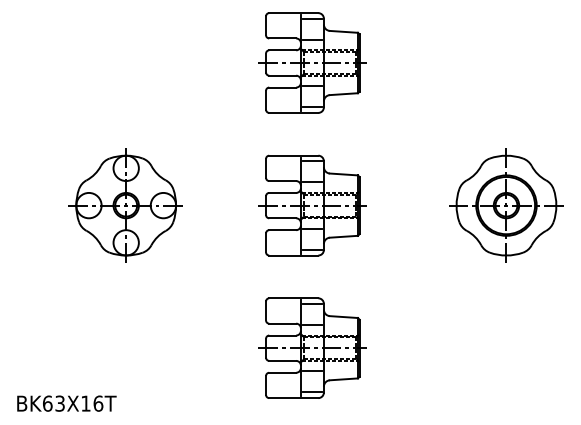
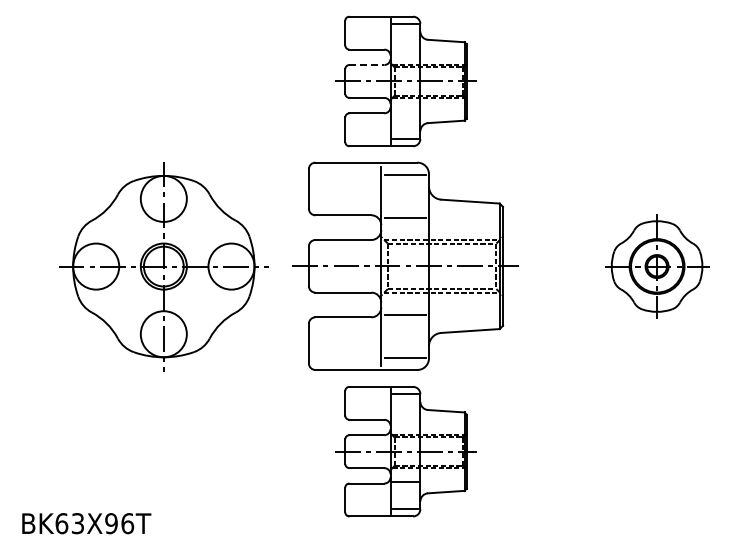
line: (312, 39) -> (405, 51), removed
line: (283, 50) -> (367, 65), solid -> dashed
line: (312, 86) -> (405, 111), removed
part: (126, 205) -> (163, 266), size x1.4
part: (312, 205) -> (405, 266), size x1.6
part: (505, 205) -> (656, 266), size x0.7
line: (312, 324) -> (405, 421), removed
text: (85, 403) -> (111, 523), BK63X16T -> BK63X96T

